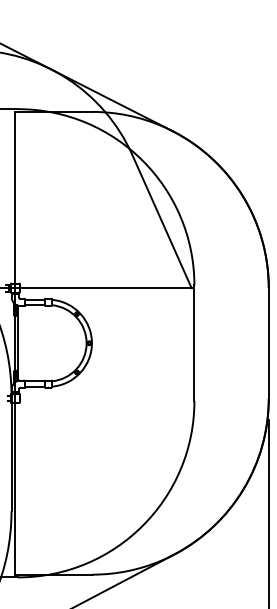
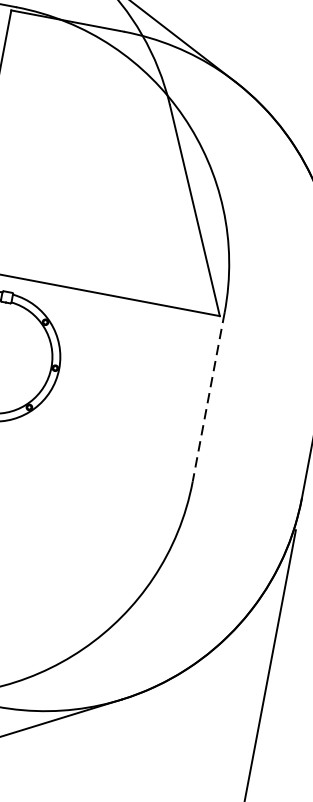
line: (194, 343) -> (208, 397), solid -> dashed

